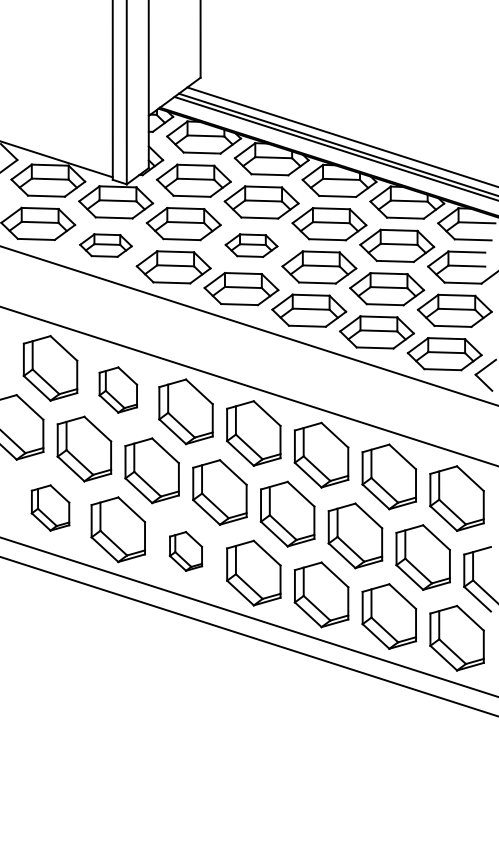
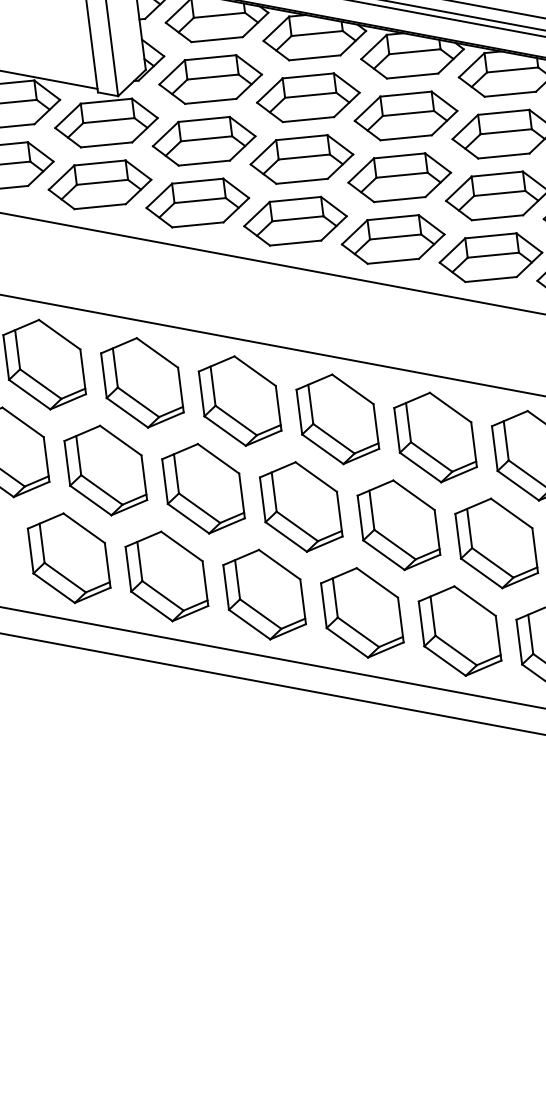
part: (105, 245) -> (99, 184), size x1.43
part: (251, 245) -> (301, 159), size x1.43
part: (118, 389) -> (142, 382), size x1.43
part: (50, 507) -> (69, 557), size x1.43
part: (185, 551) -> (263, 594), size x1.67

